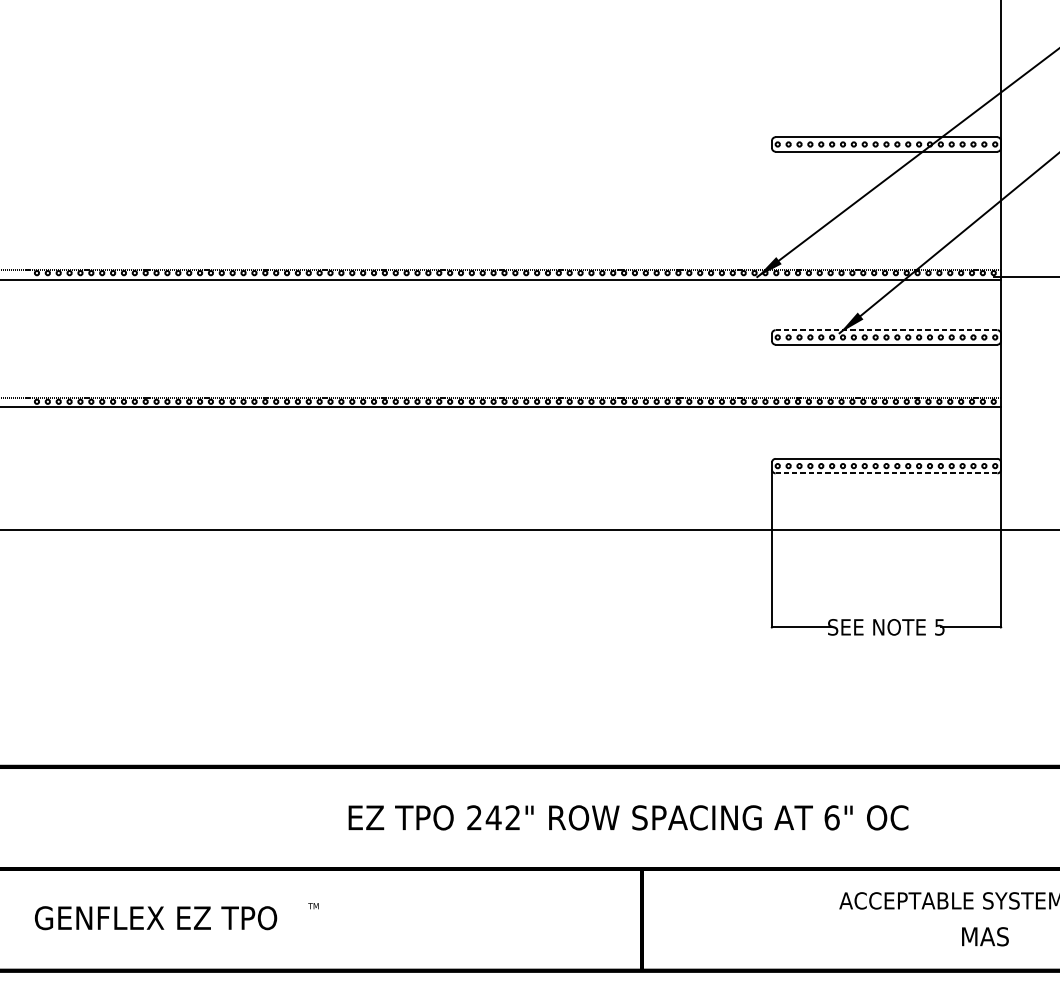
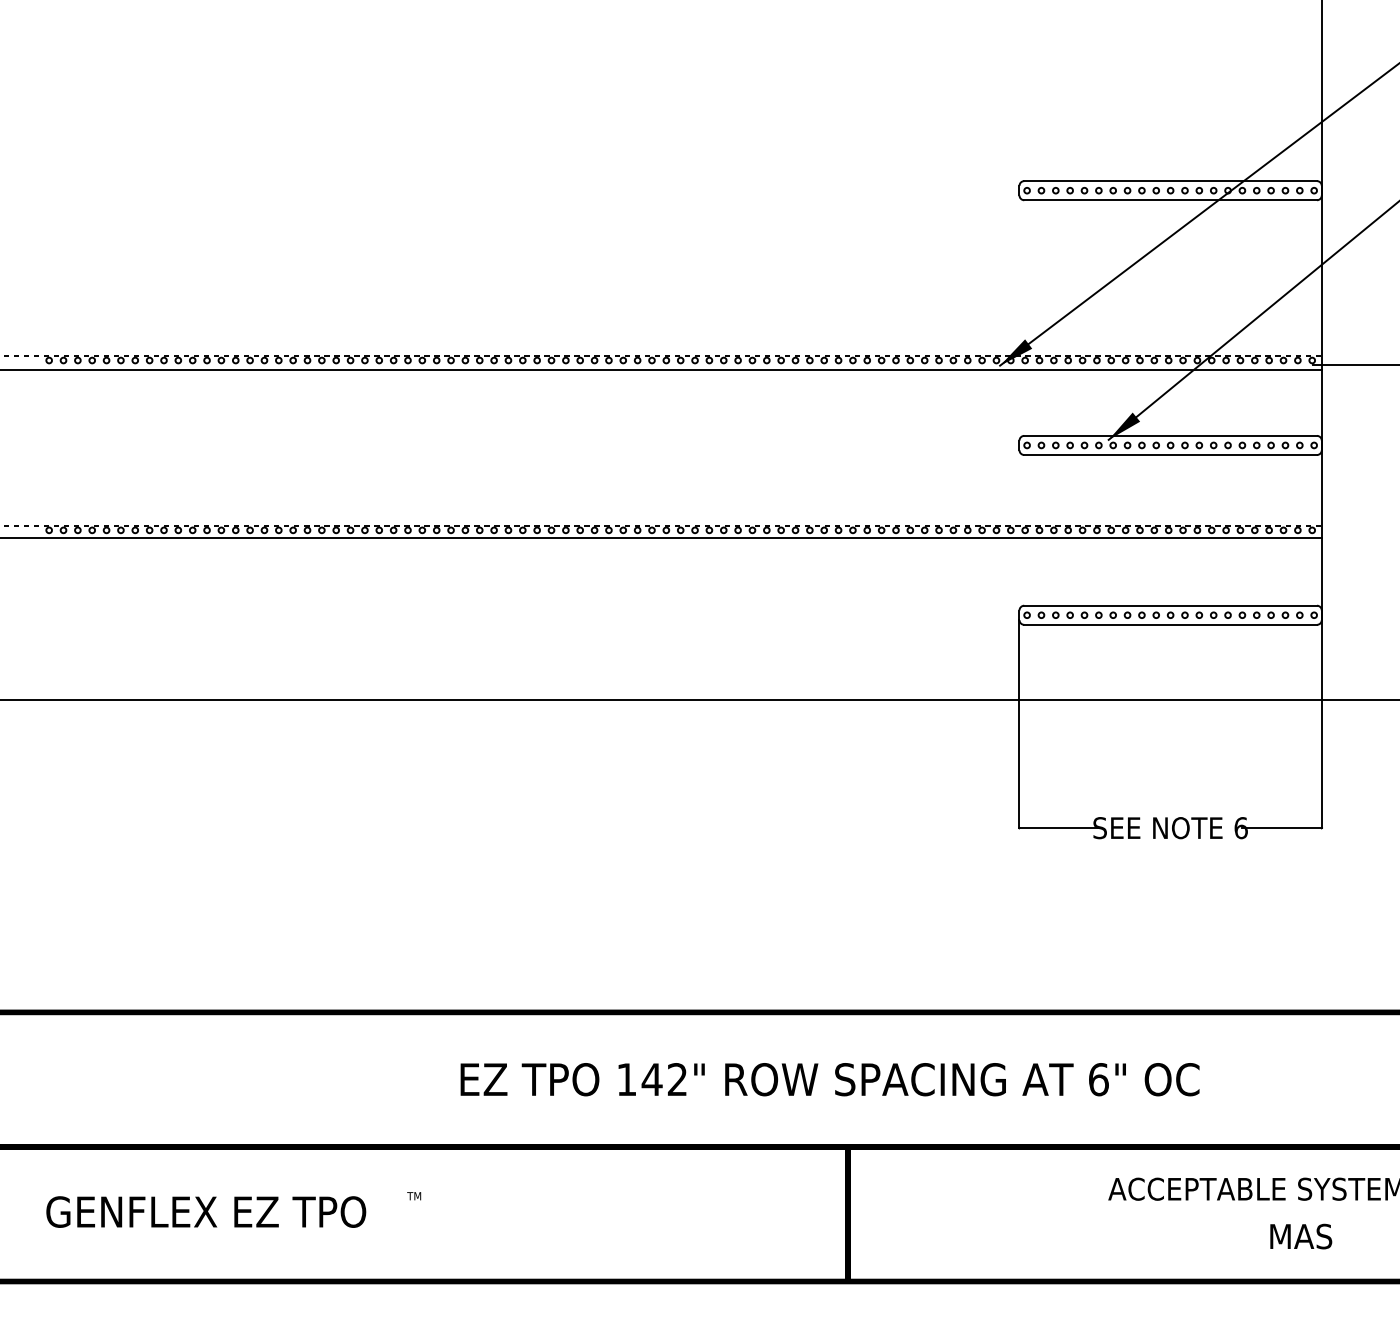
line: (886, 329) -> (1170, 435), dashed -> solid
line: (886, 473) -> (1170, 624), dashed -> solid
text: (939, 627) -> (1240, 828), 5 -> 6
text: (474, 817) -> (626, 1079), 242" -> 142"

